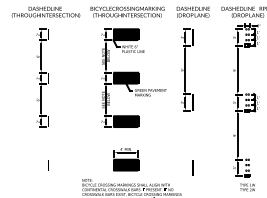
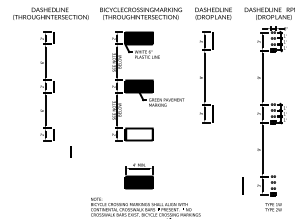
fill: (126, 121) -> (139, 134), removed
line: (48, 165) -> (70, 151), moved
line: (192, 167) -> (242, 185), moved

